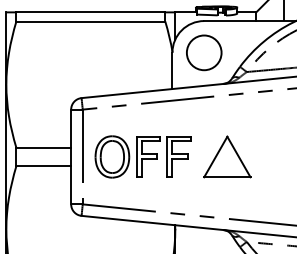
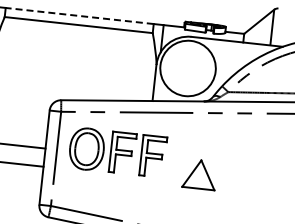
line: (90, 12) -> (79, 16), solid -> dashed
circle: (203, 52) -> (187, 68), size x1.6
part: (142, 156) -> (116, 151), moved
part: (227, 156) -> (200, 174), size x0.7

